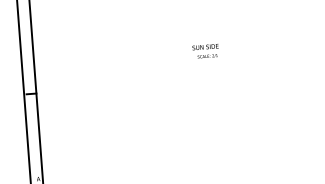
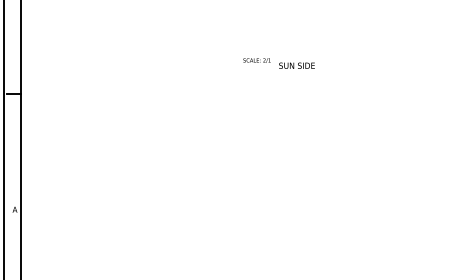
text: (205, 46) -> (296, 65), moved

